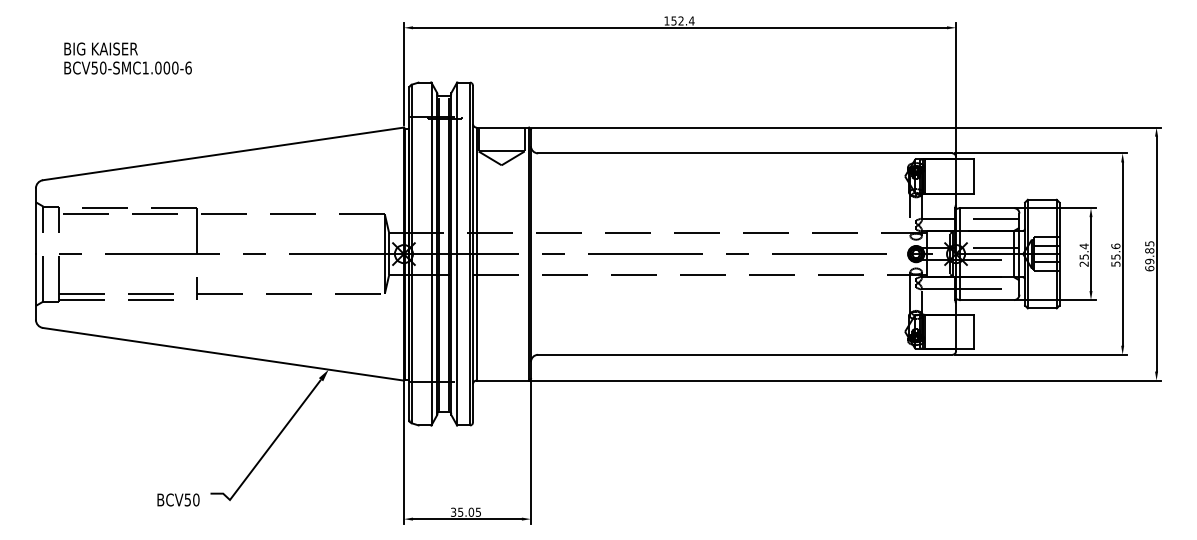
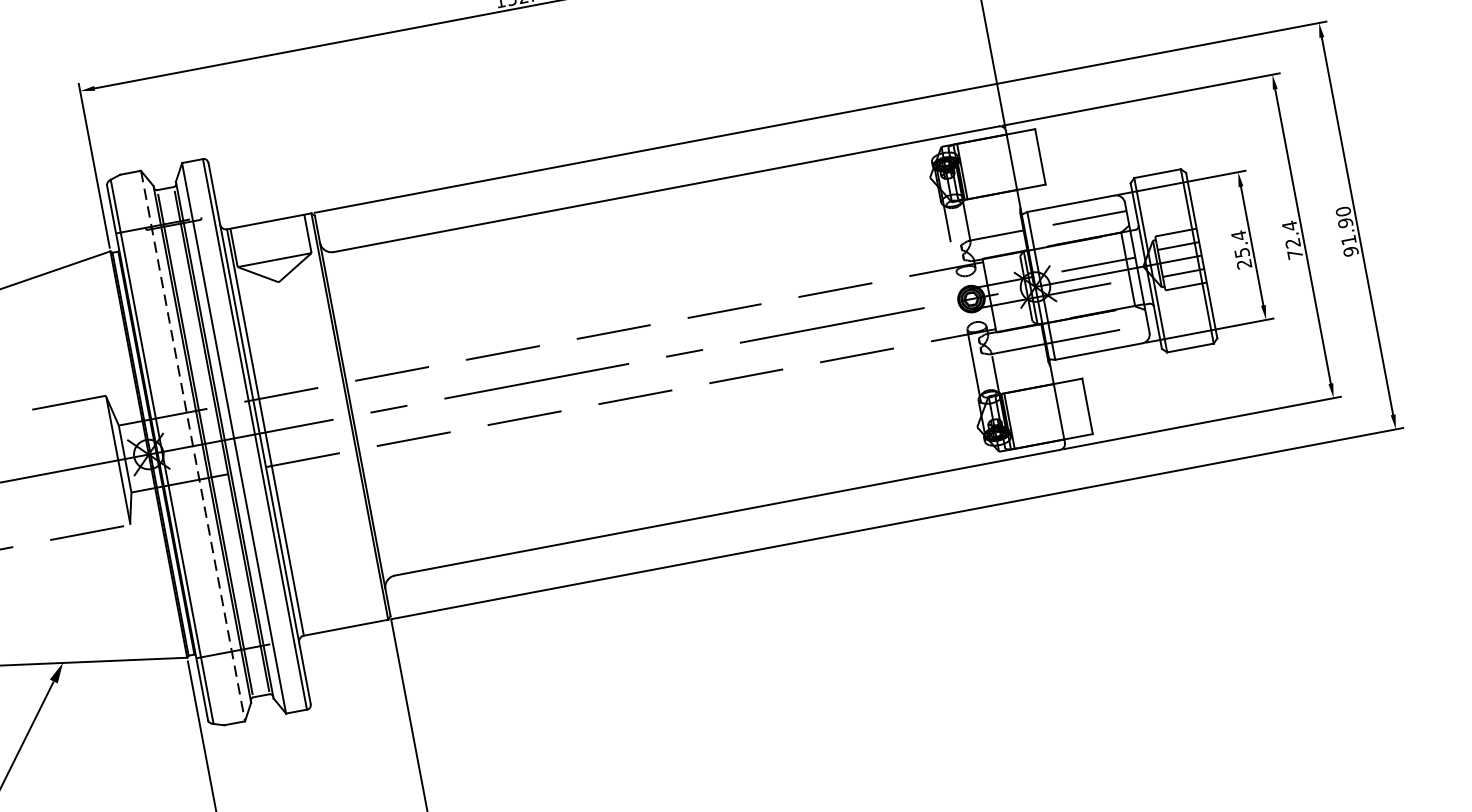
line: (431, 254) -> (193, 446), solid -> dashed
text: (1115, 254) -> (1291, 239), 55.6 -> 72.4
text: (1149, 256) -> (1346, 232), 69.85 -> 91.90

